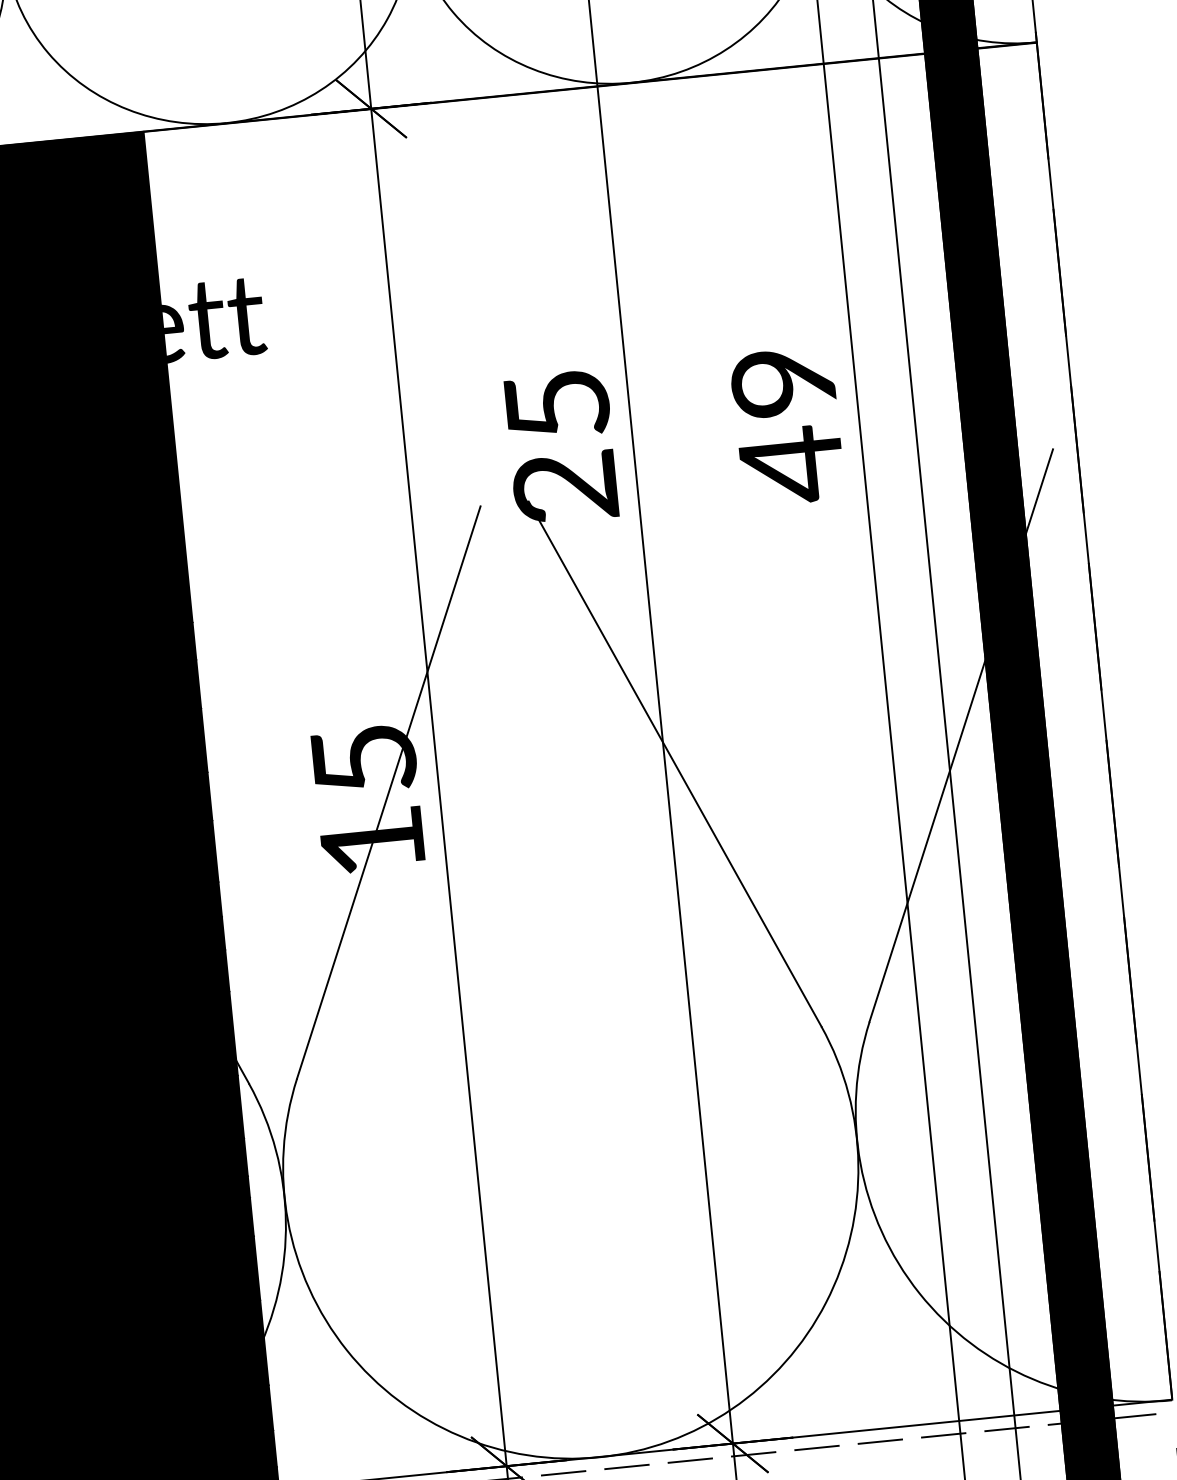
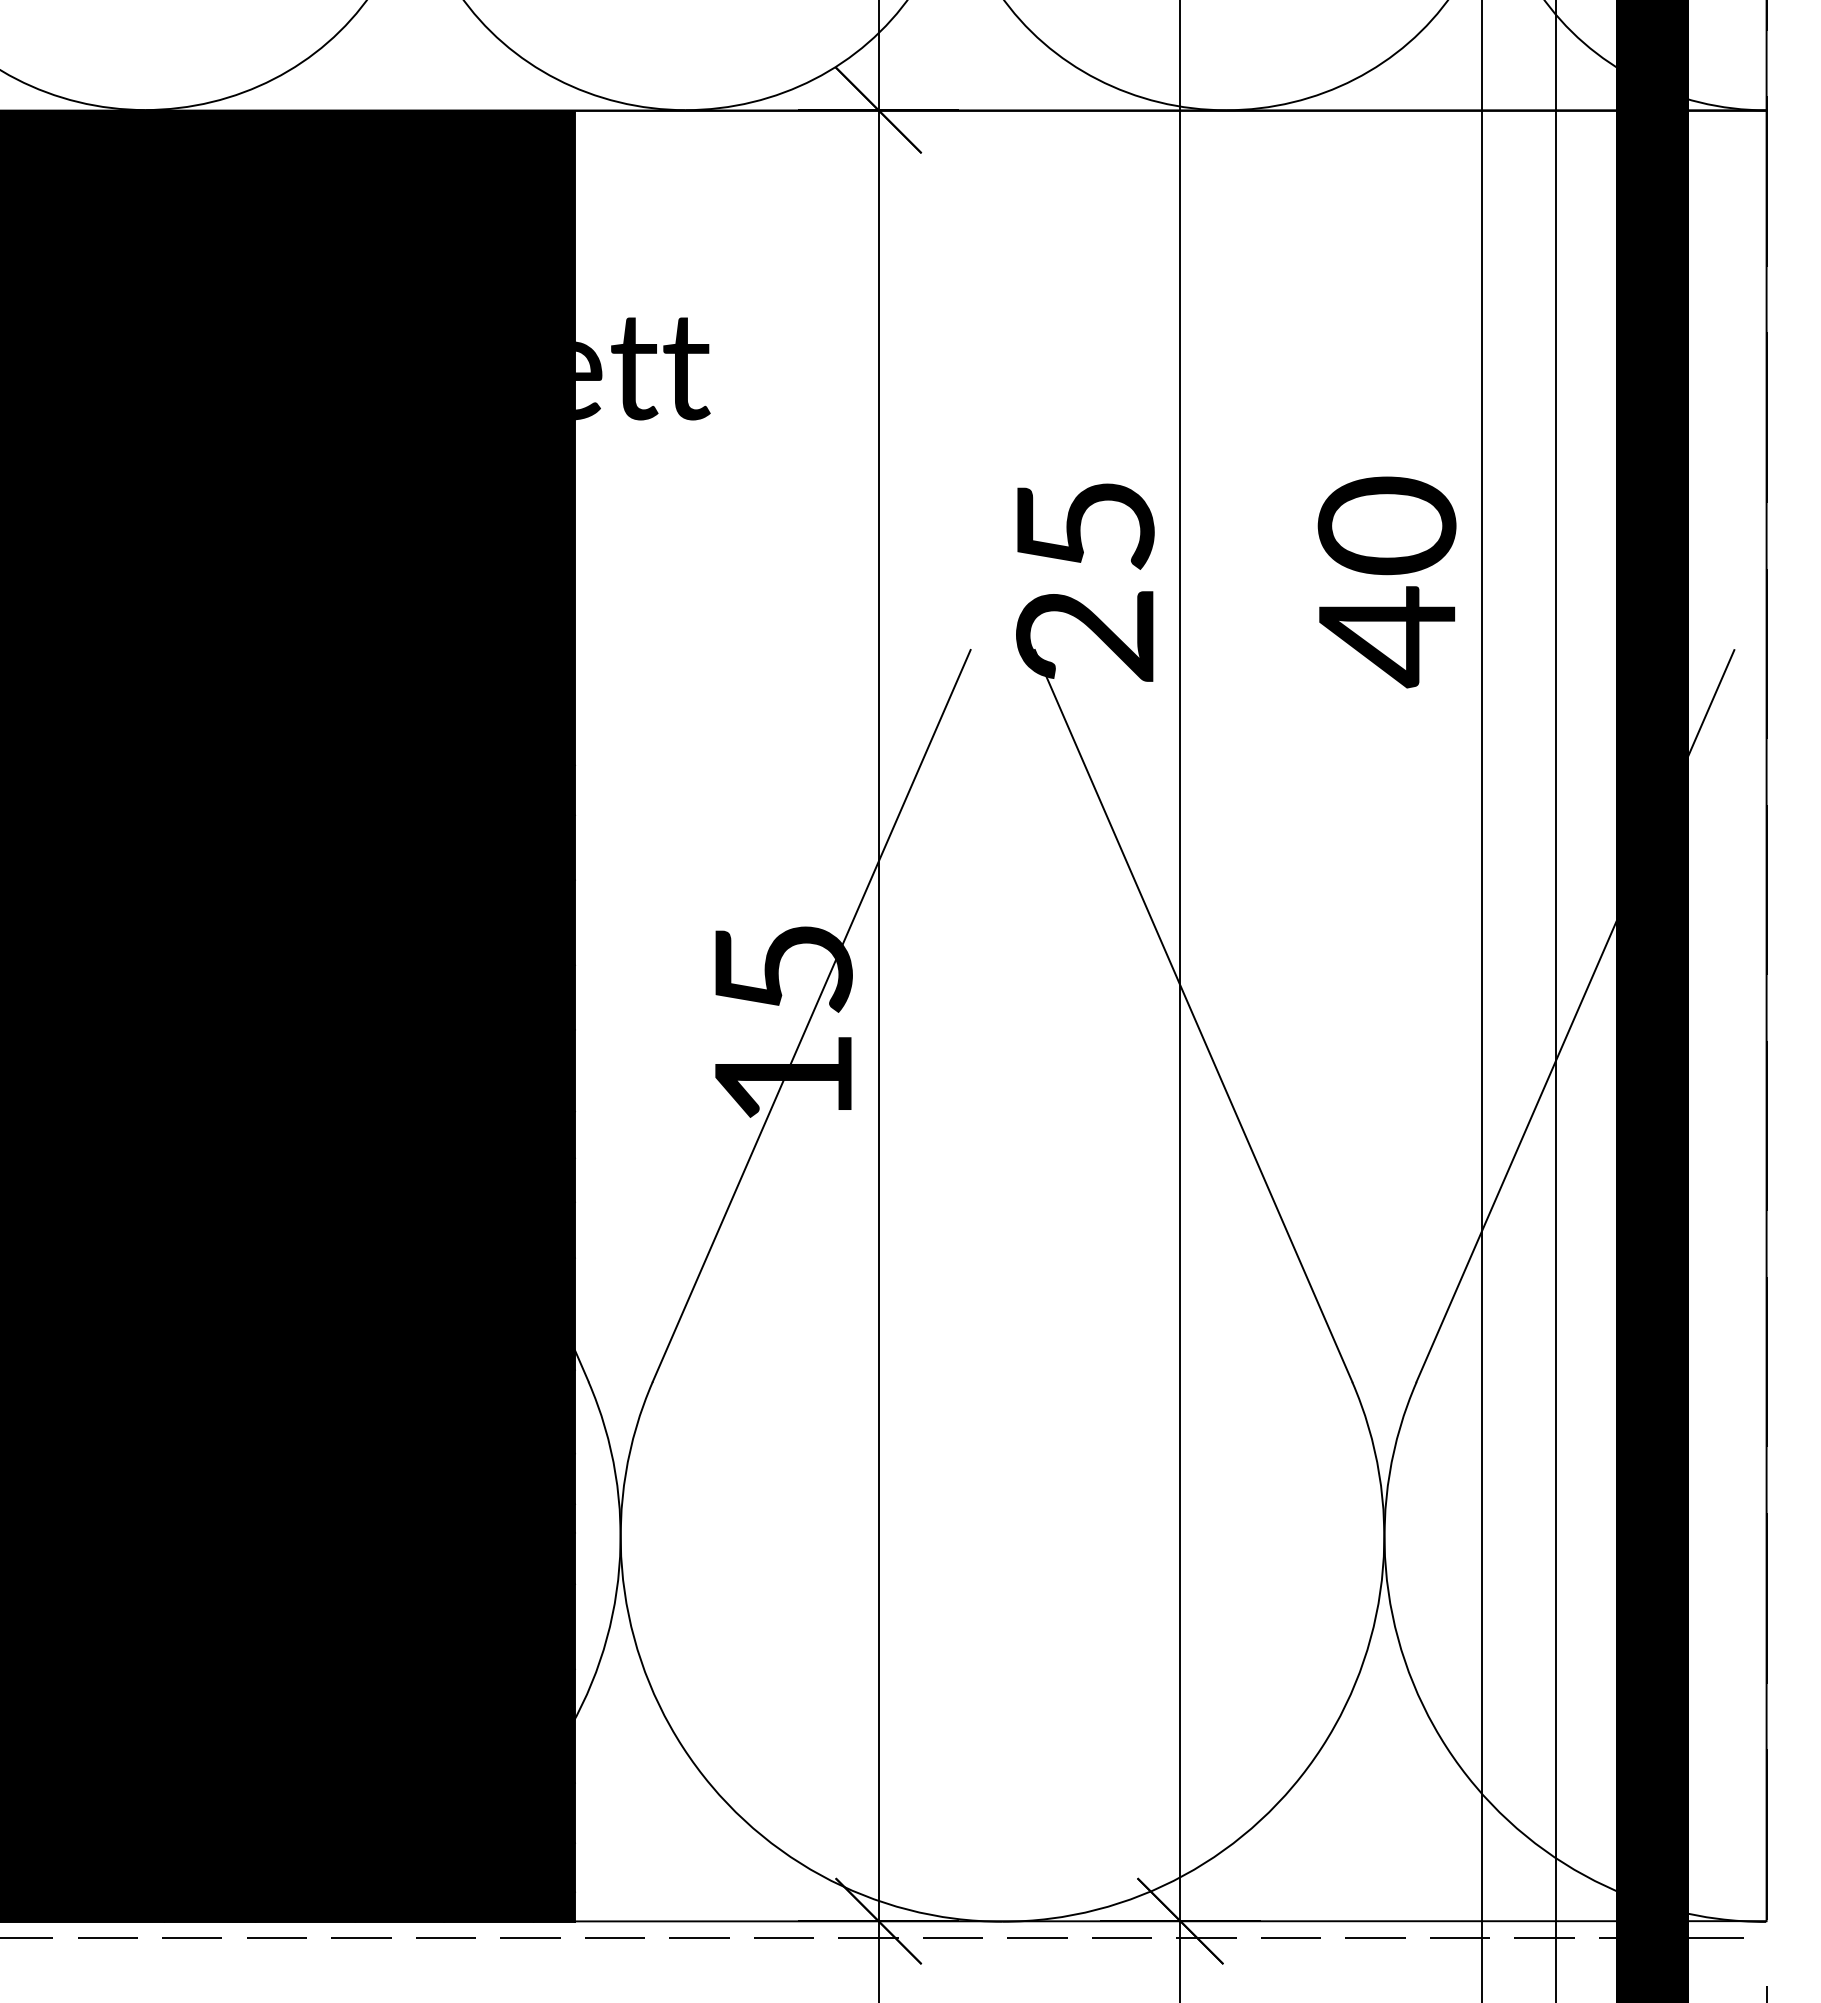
text: (783, 381) -> (1387, 525), 49 -> 40

